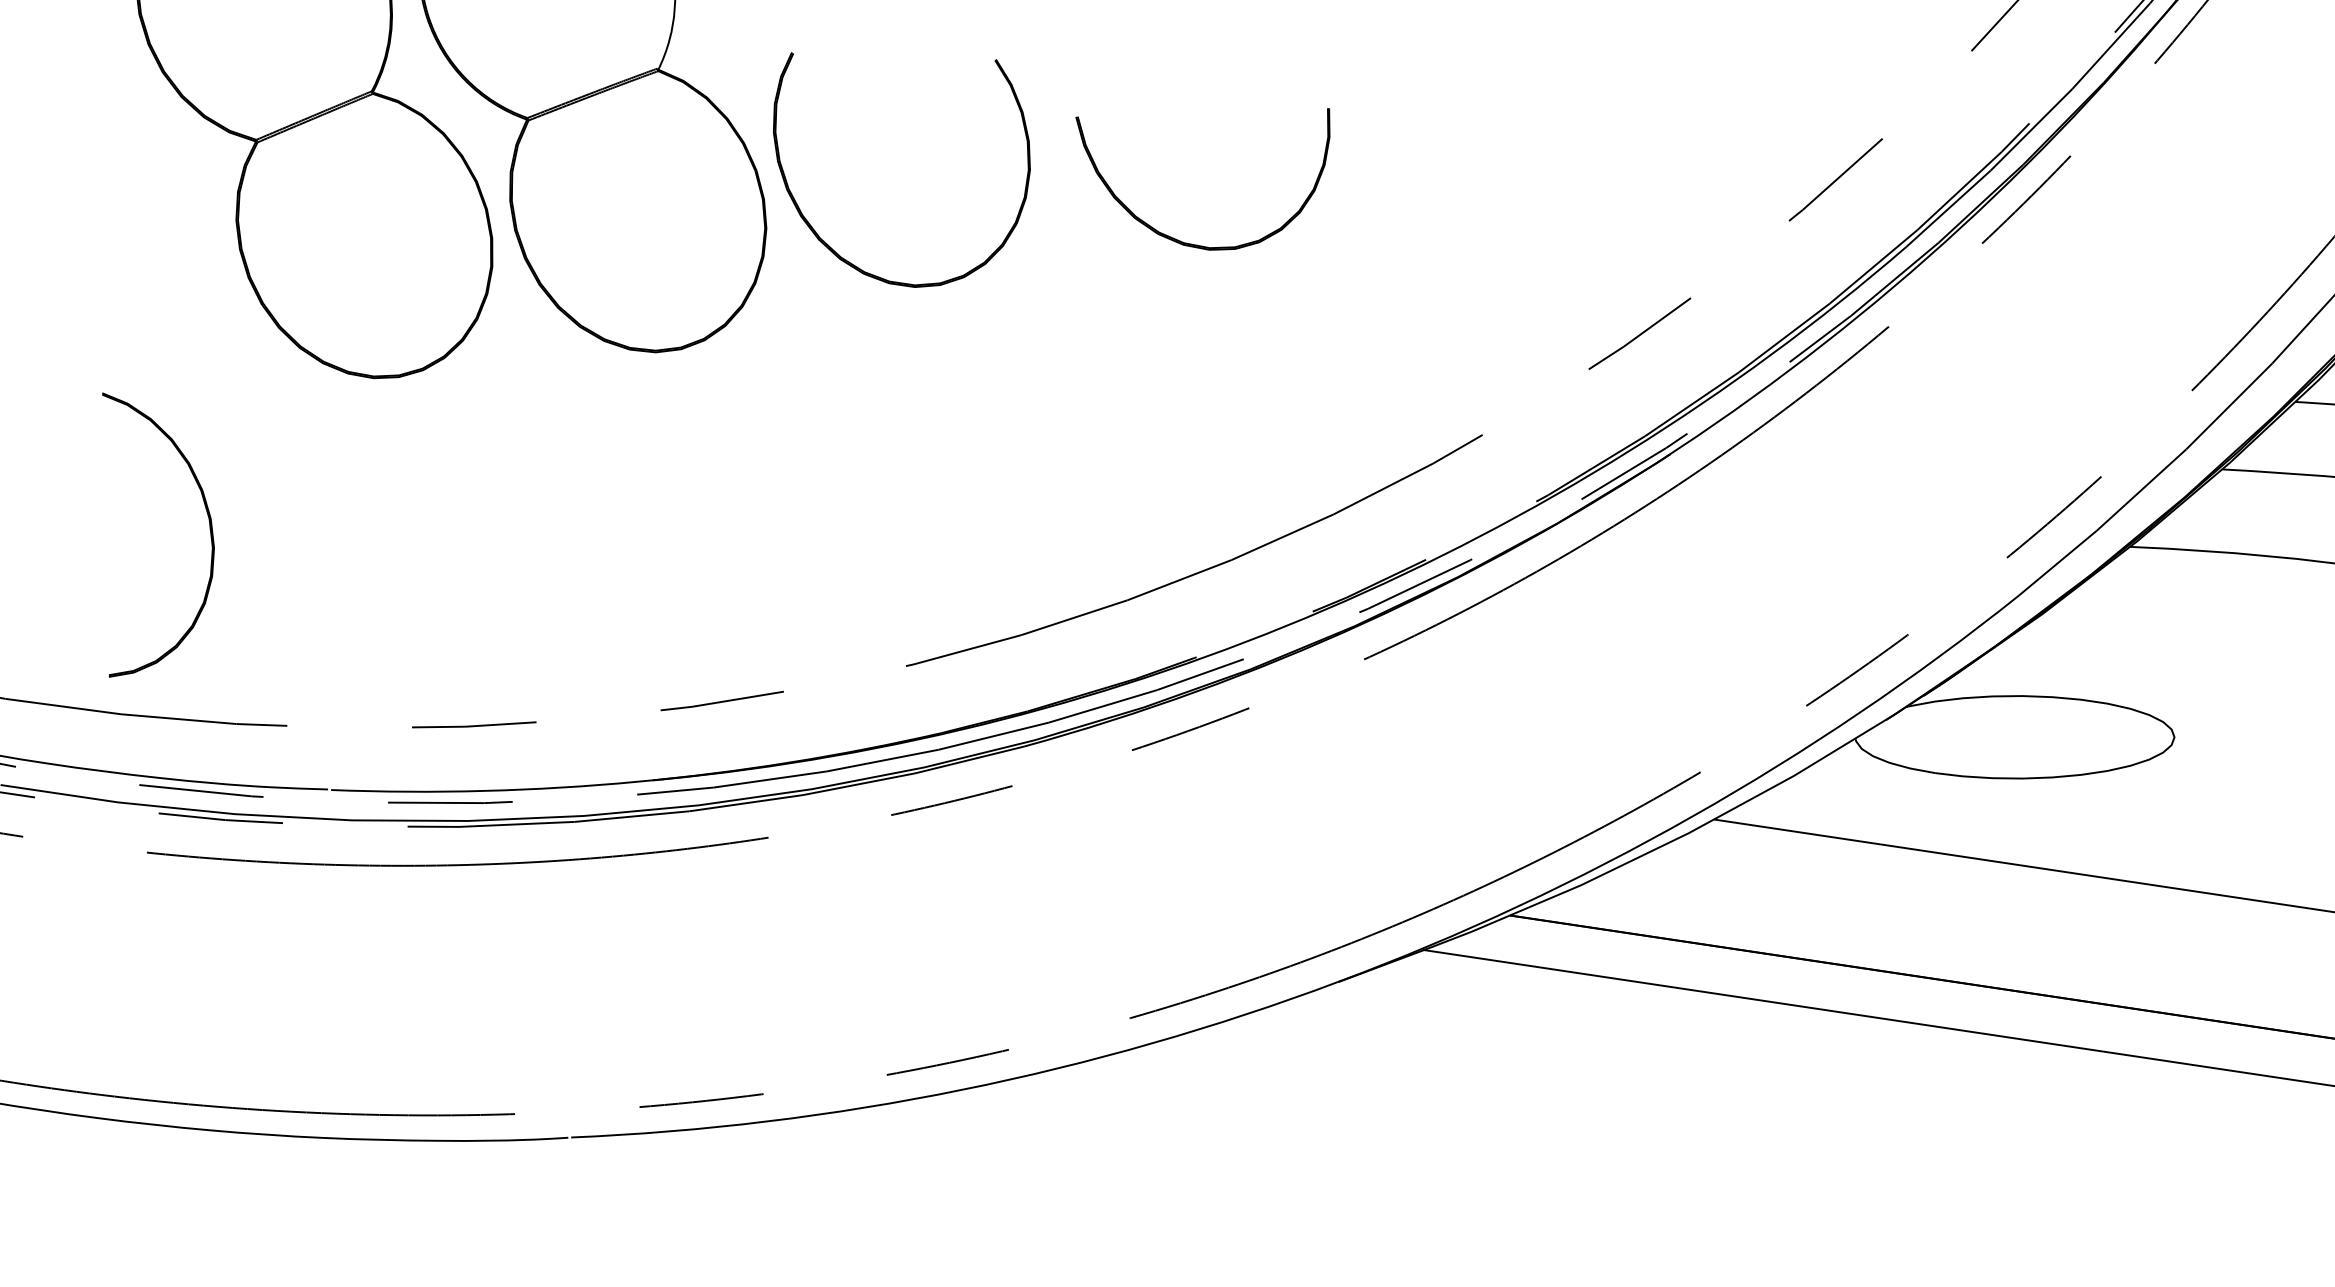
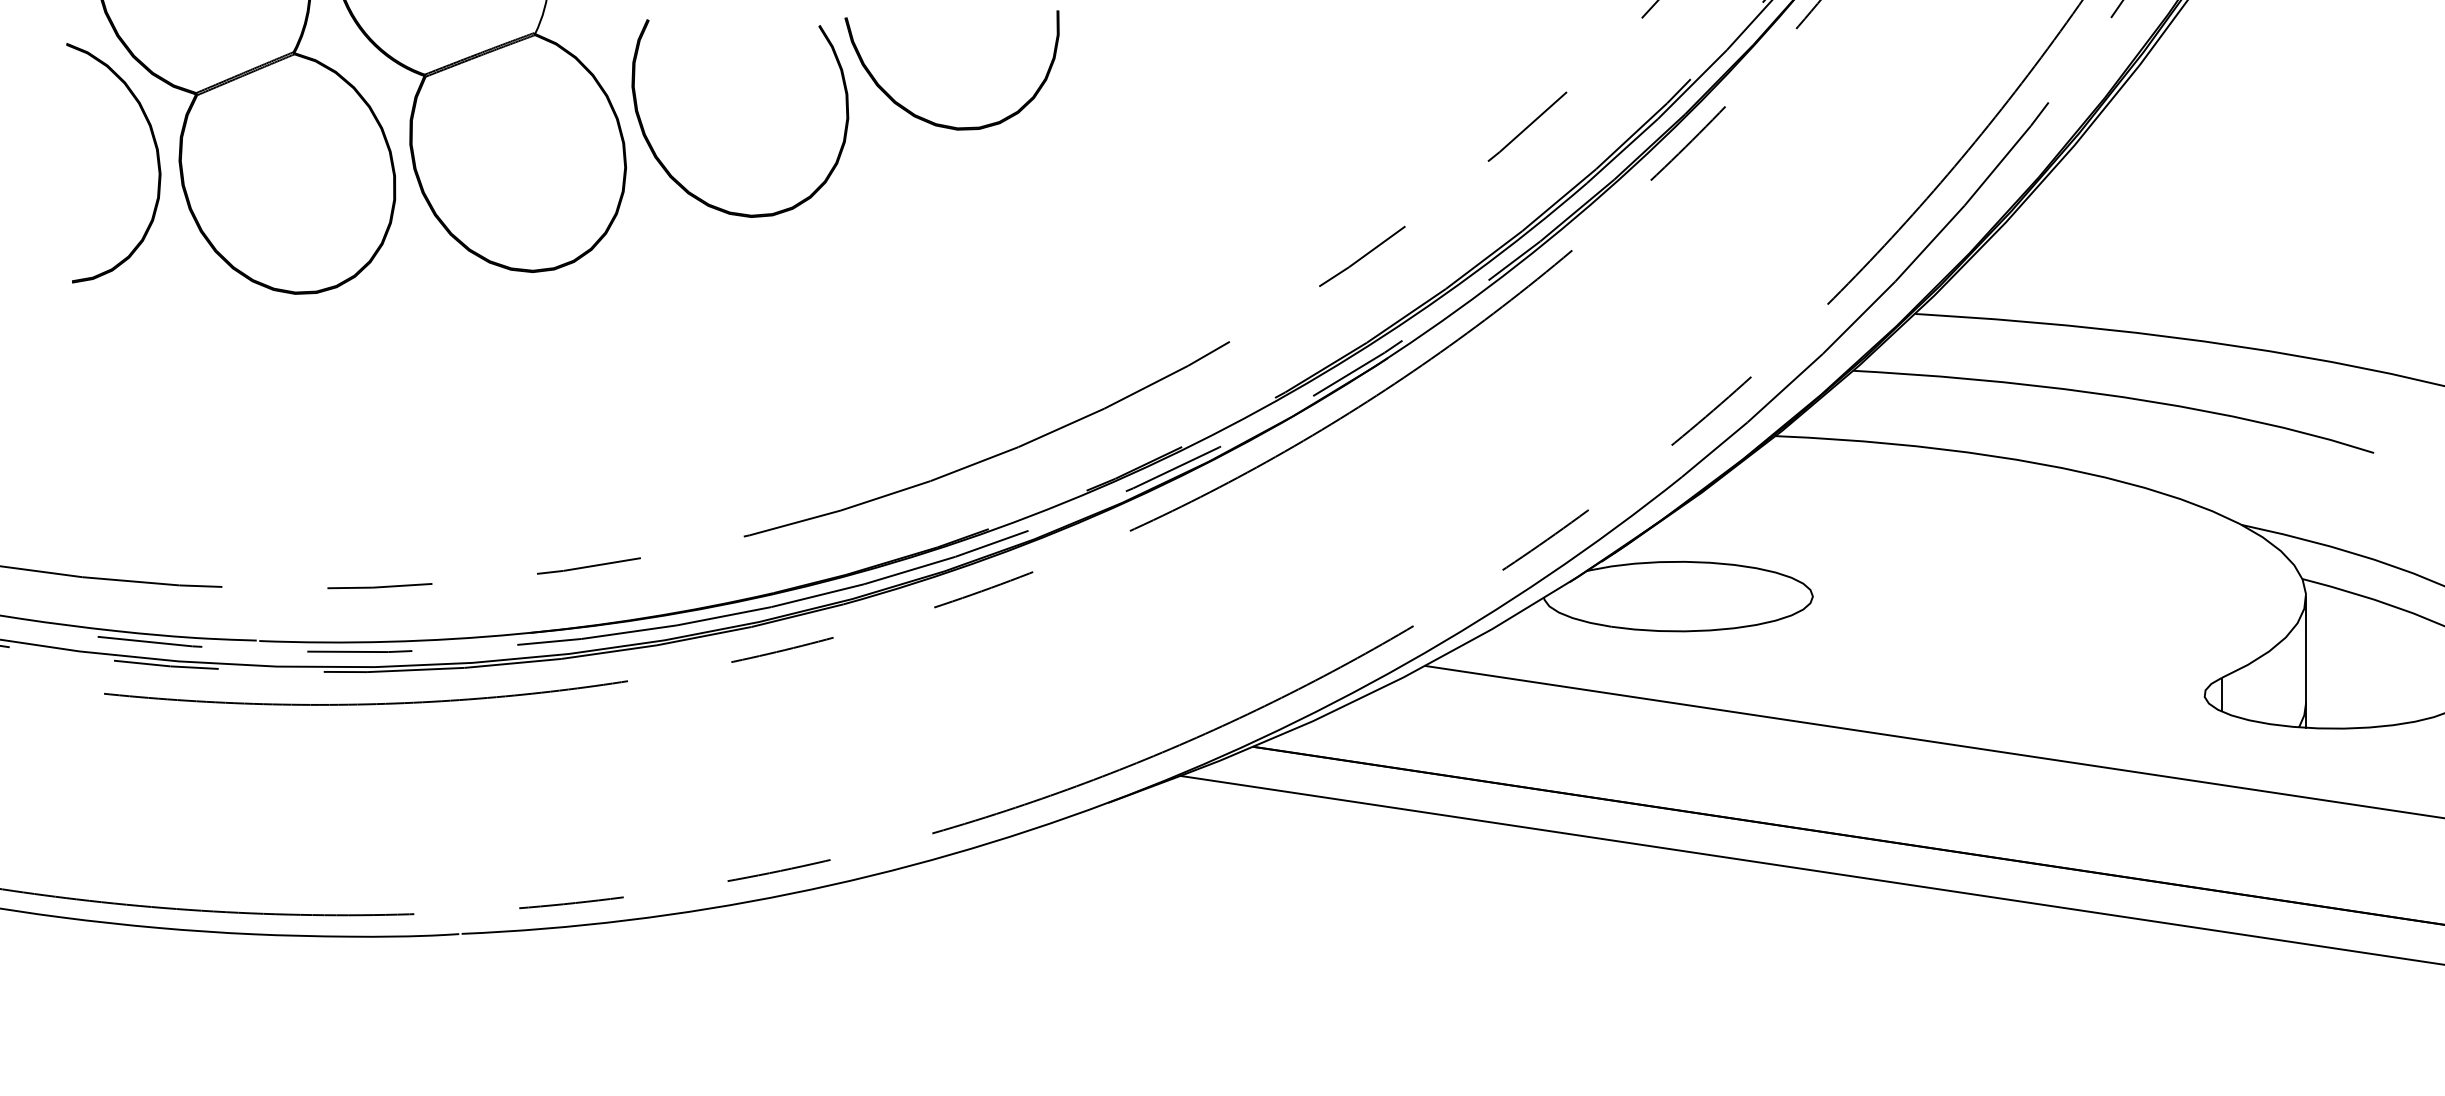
part: (1174, 237) -> (928, 119), moved
part: (209, 528) -> (156, 157), moved

